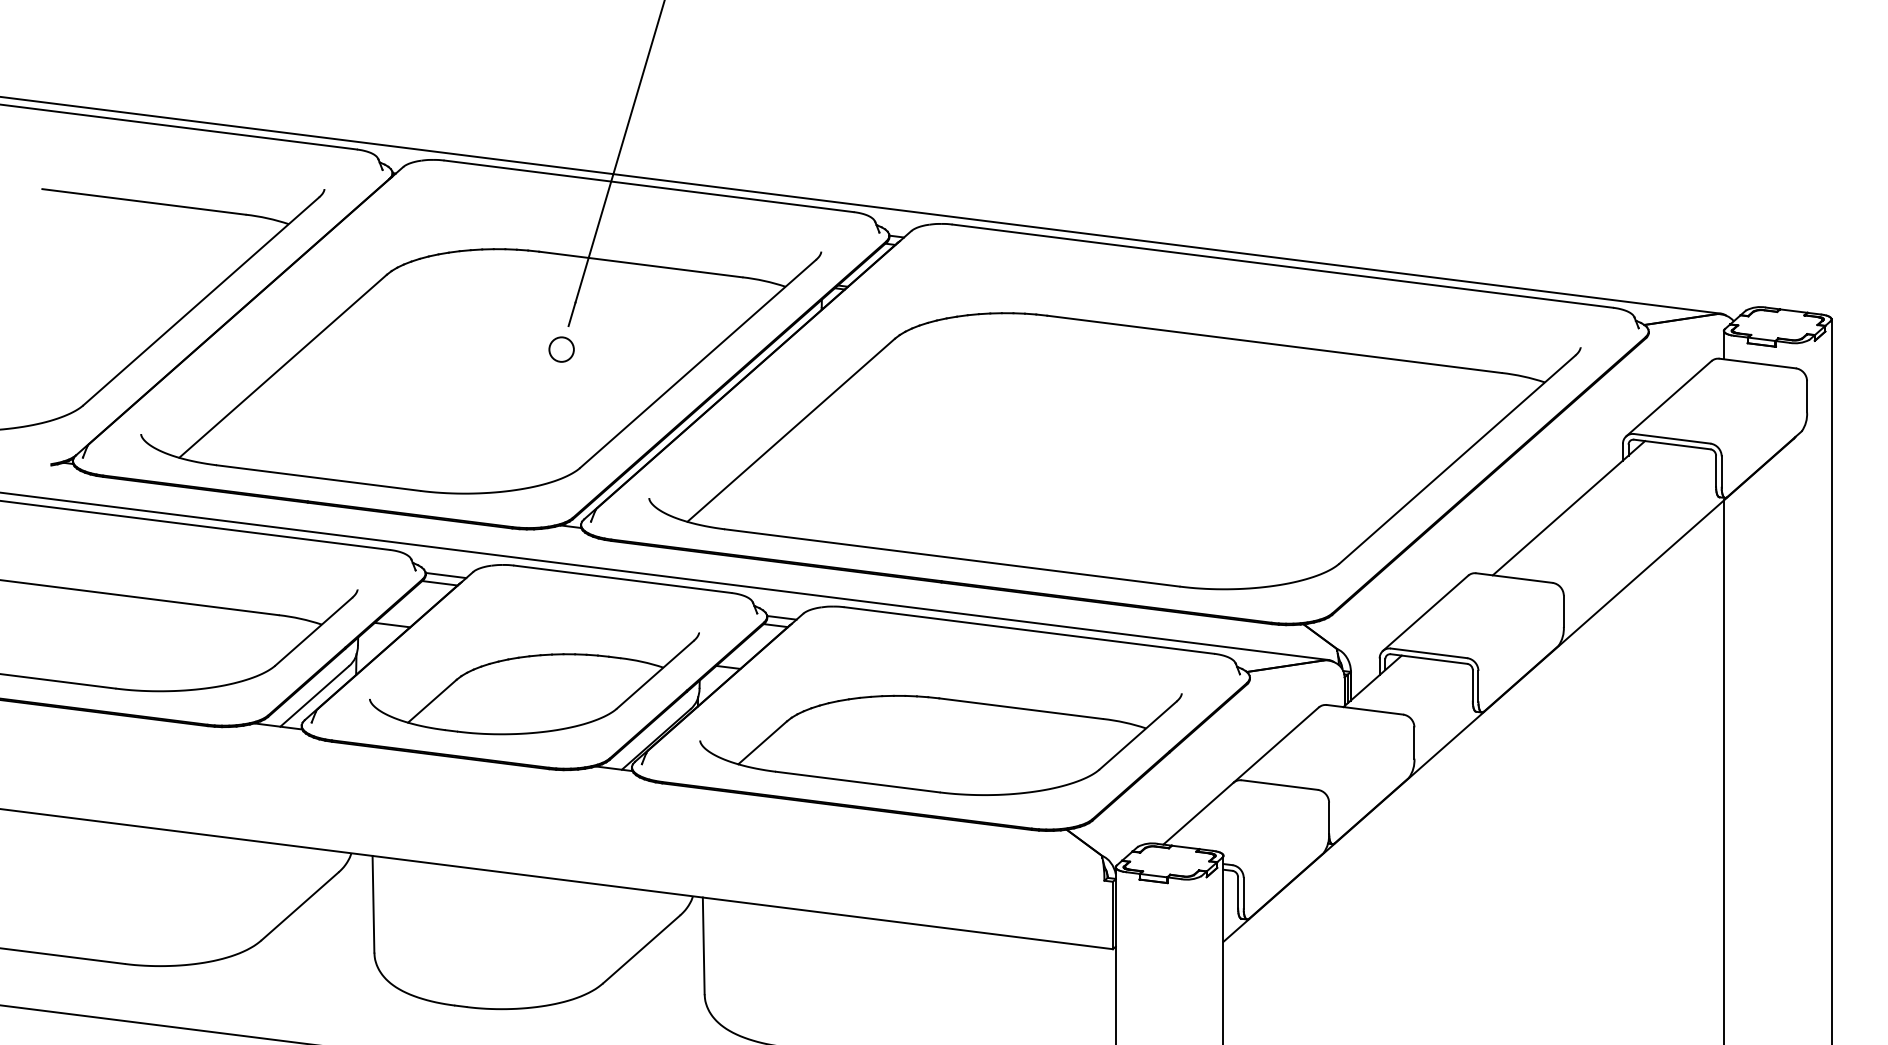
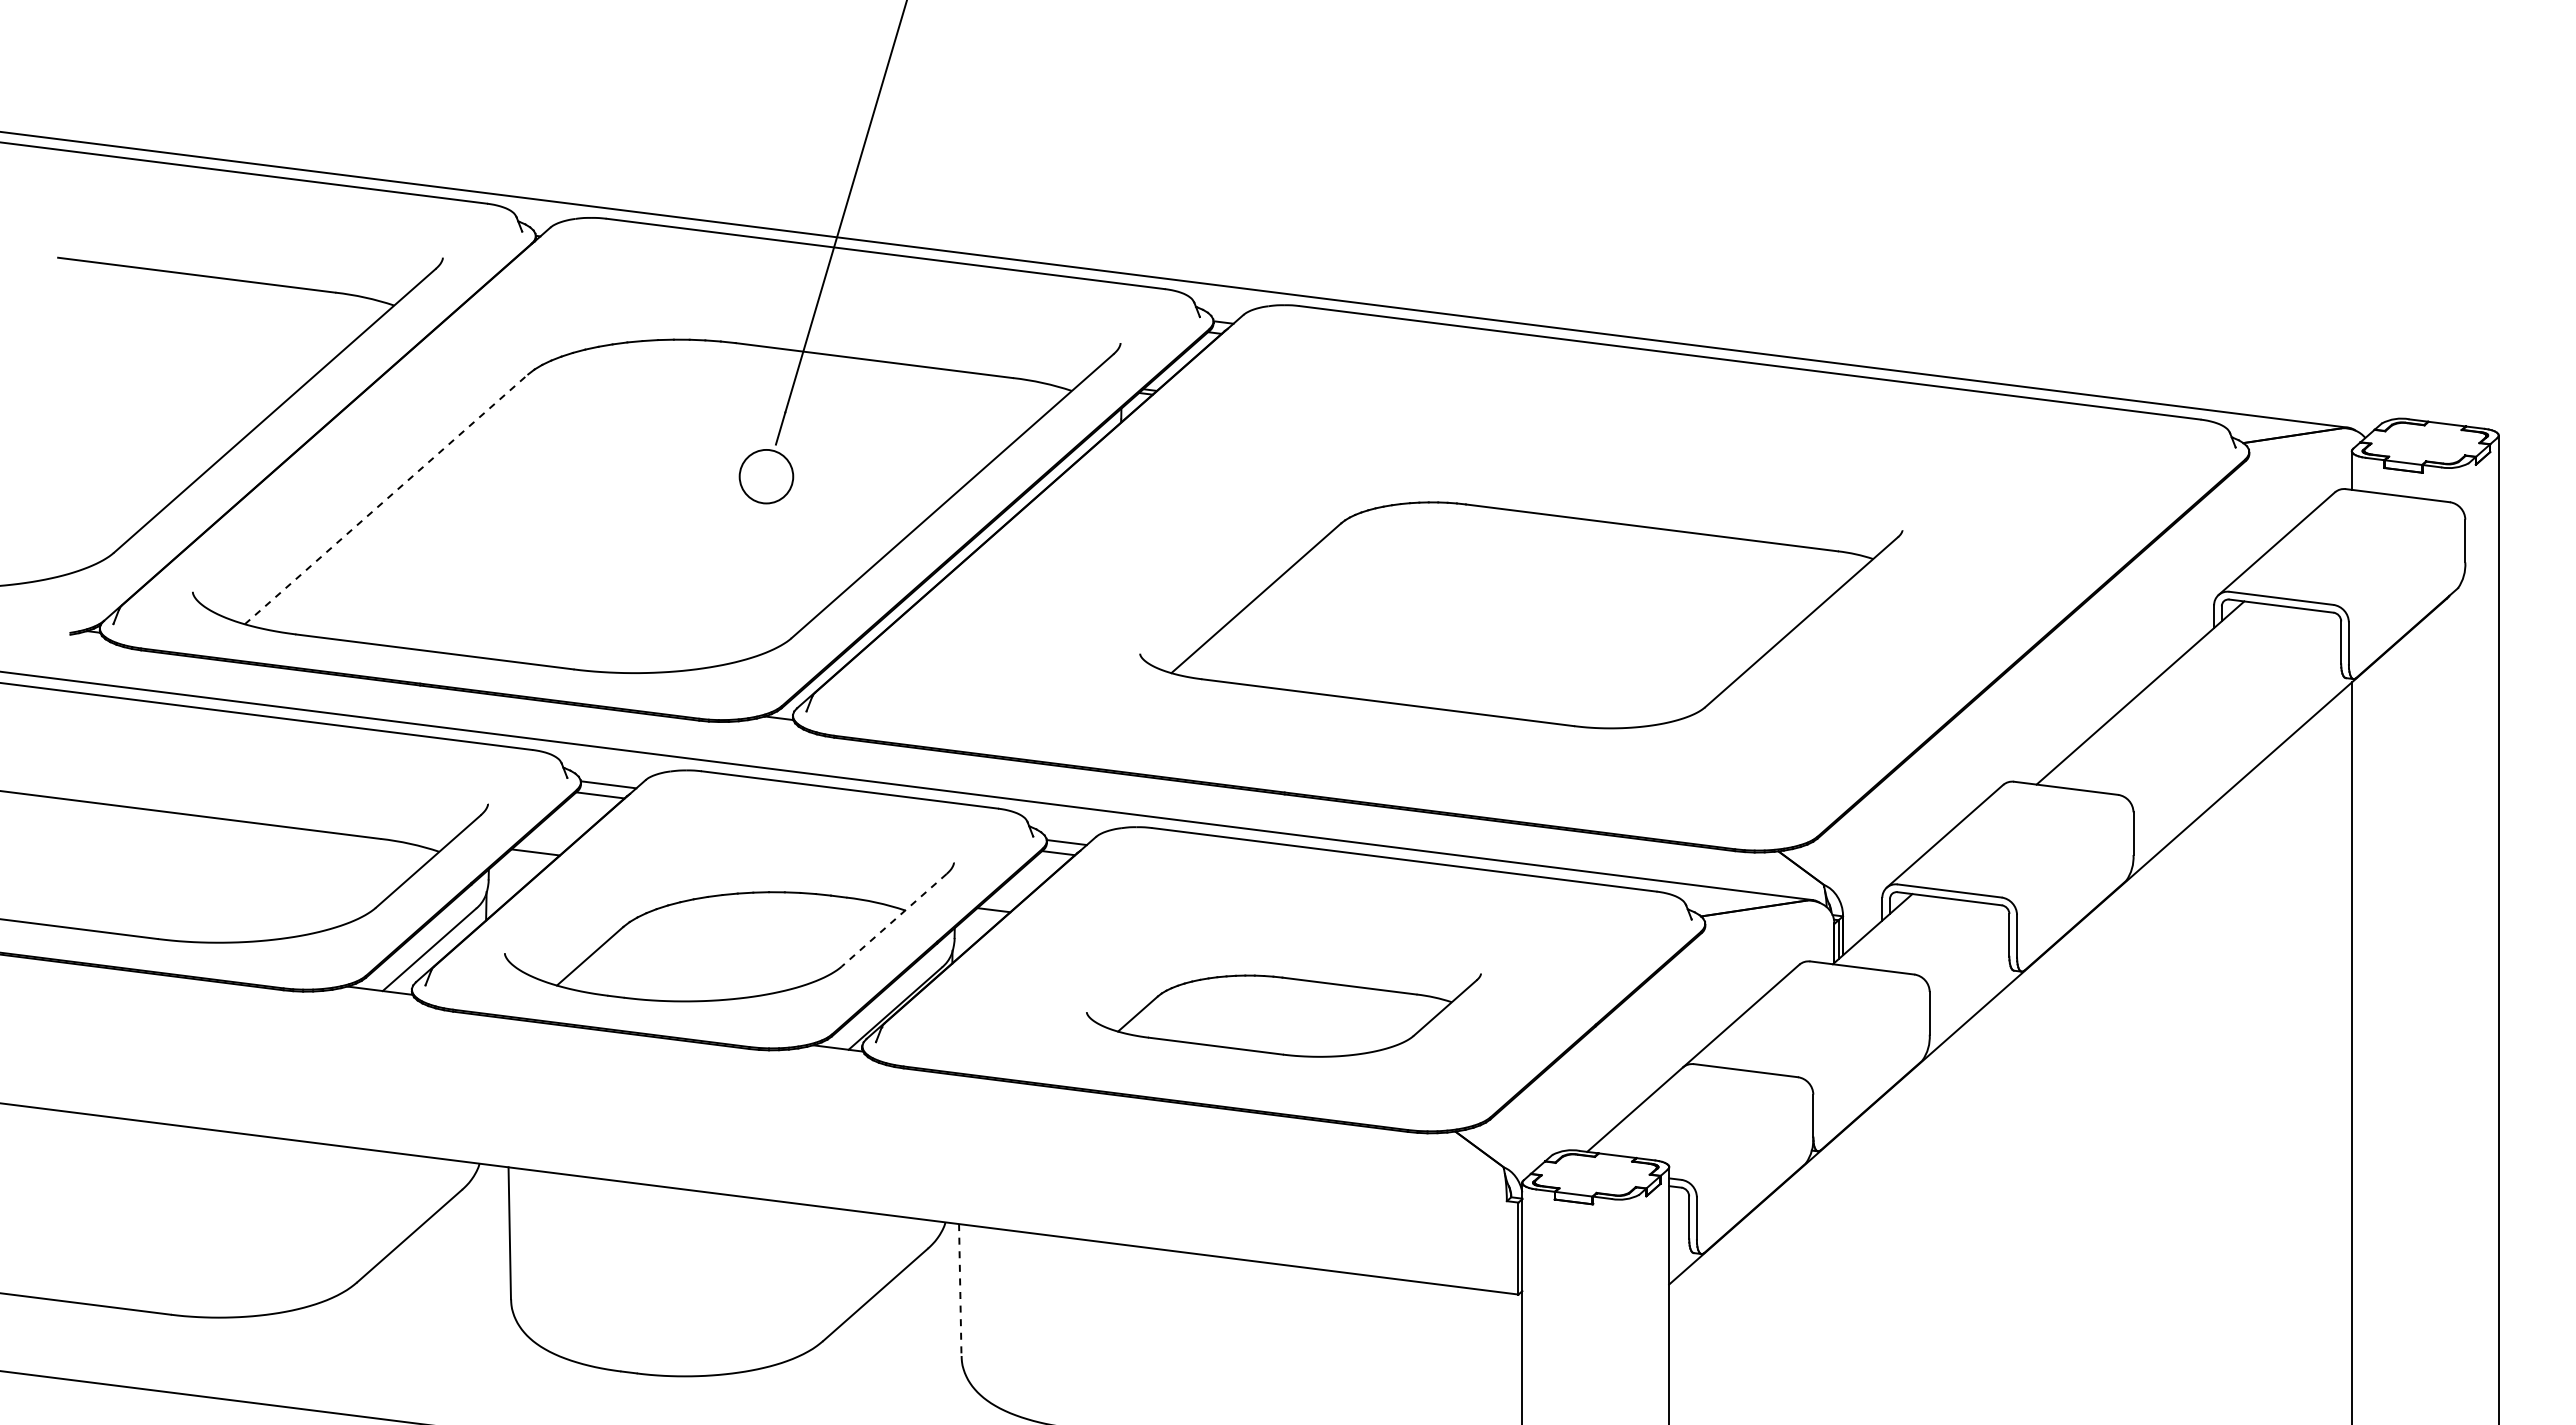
circle: (561, 349) -> (766, 476), size x1.6
line: (283, 366) -> (386, 499), solid -> dashed
part: (1115, 451) -> (1521, 615), size x0.6
line: (655, 674) -> (894, 920), solid -> dashed
part: (940, 744) -> (1283, 1015), size x0.6
line: (703, 946) -> (960, 1290), solid -> dashed

